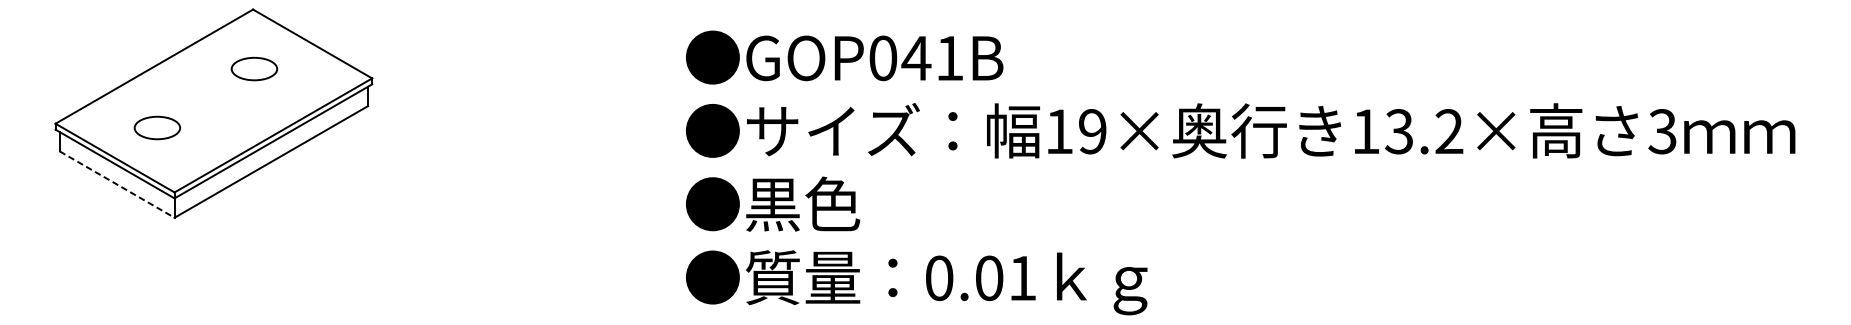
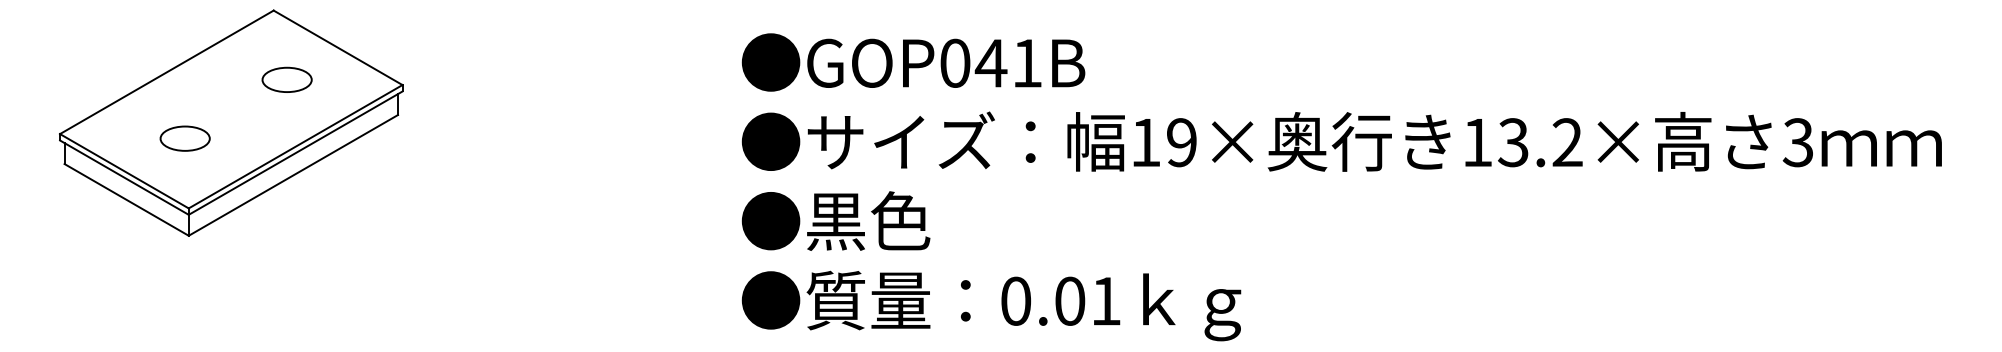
part: (253, 68) -> (286, 79), moved
part: (156, 127) -> (184, 138), moved
line: (117, 184) -> (126, 199), dashed -> solid

